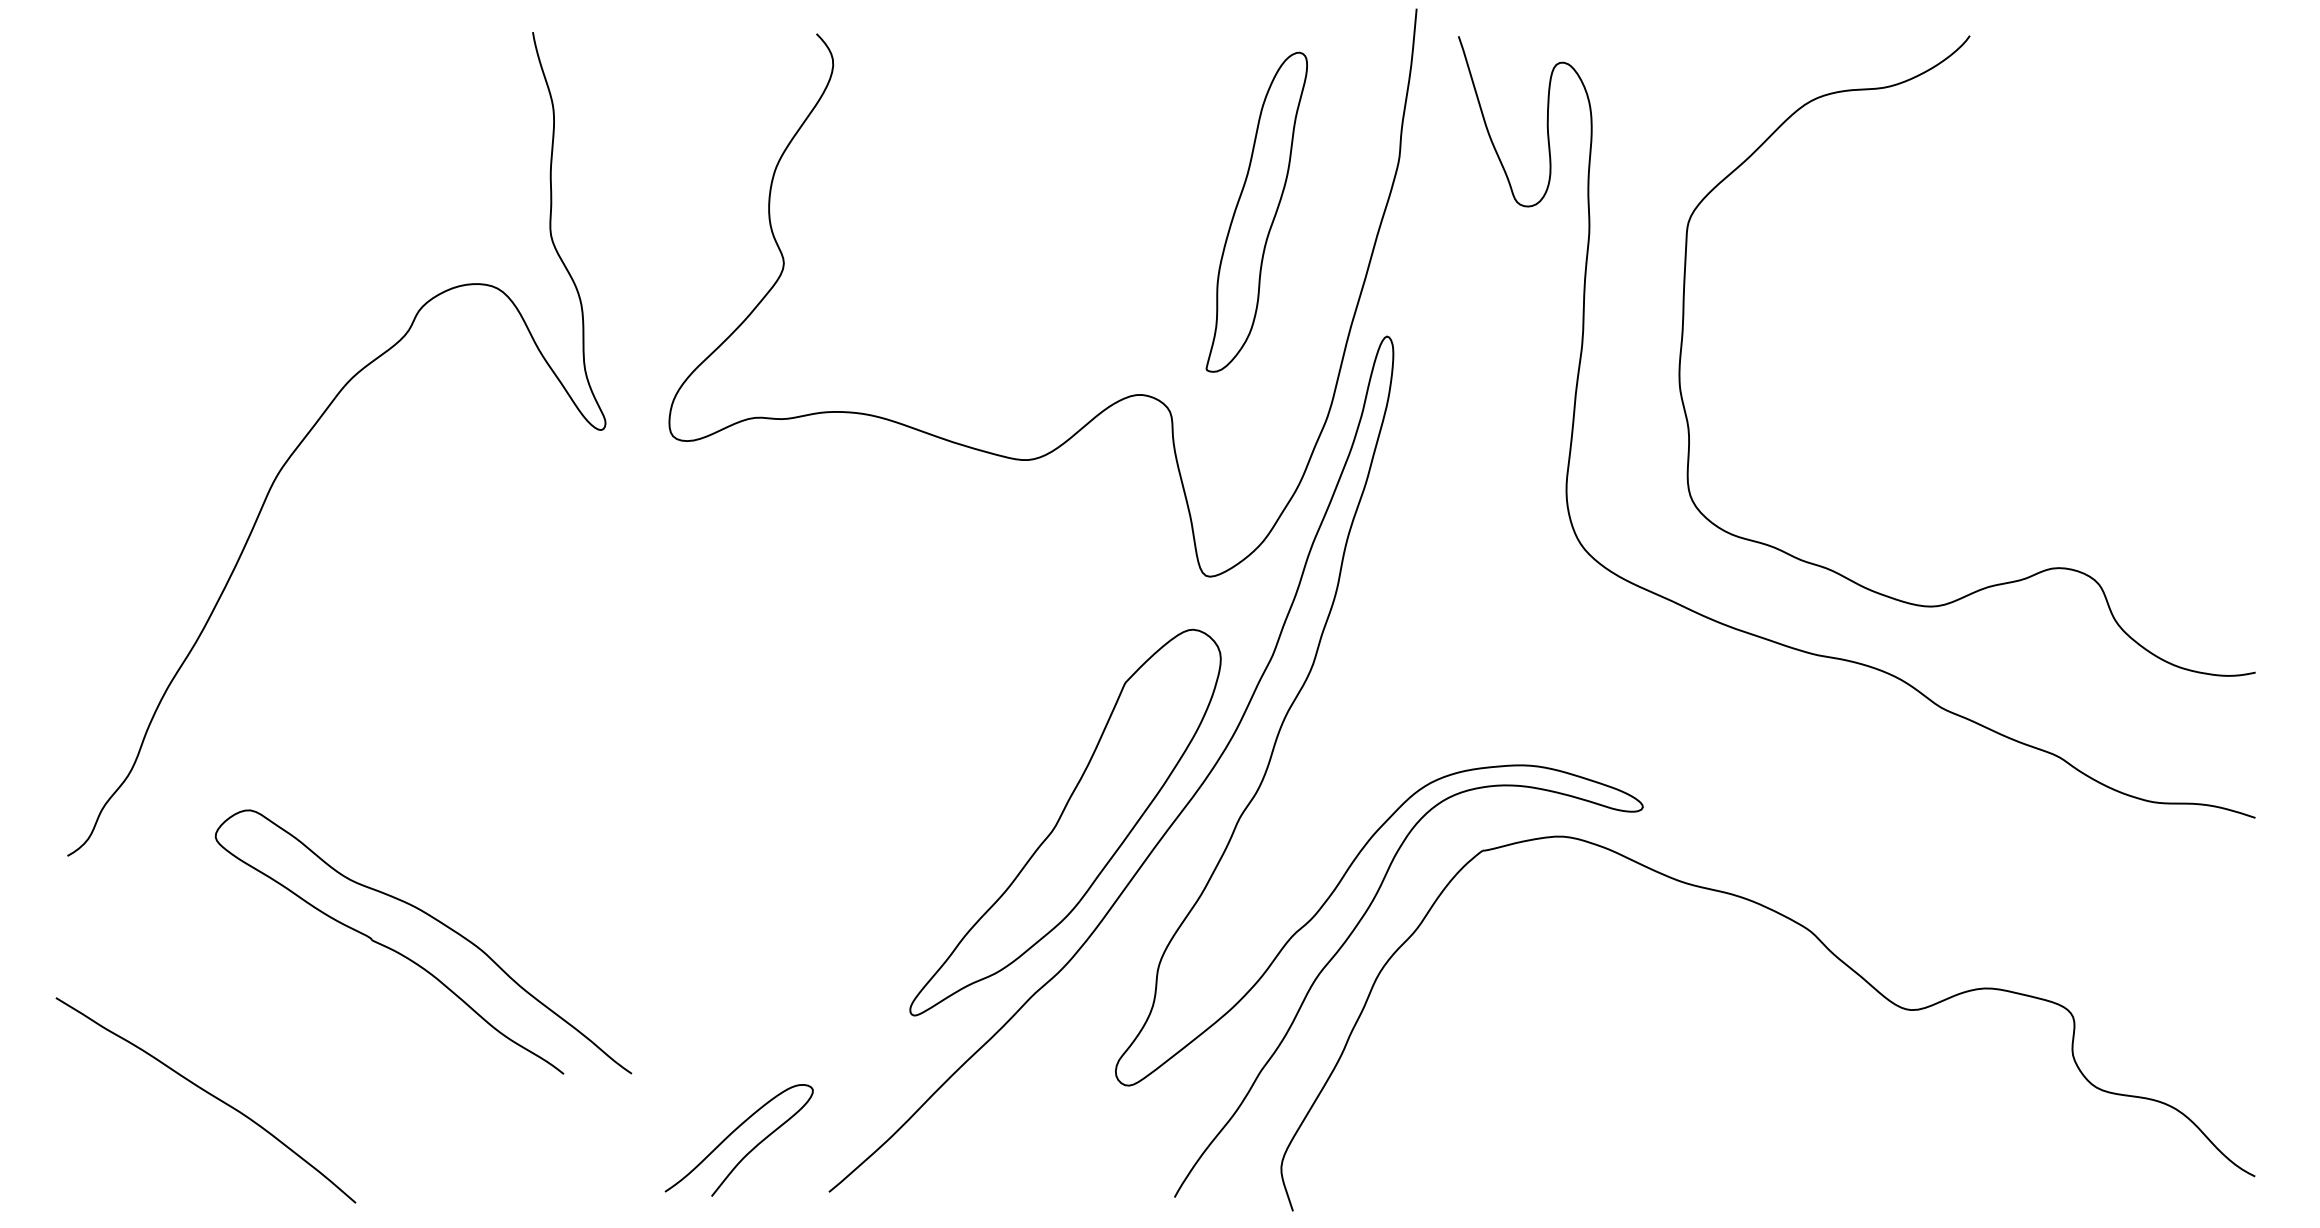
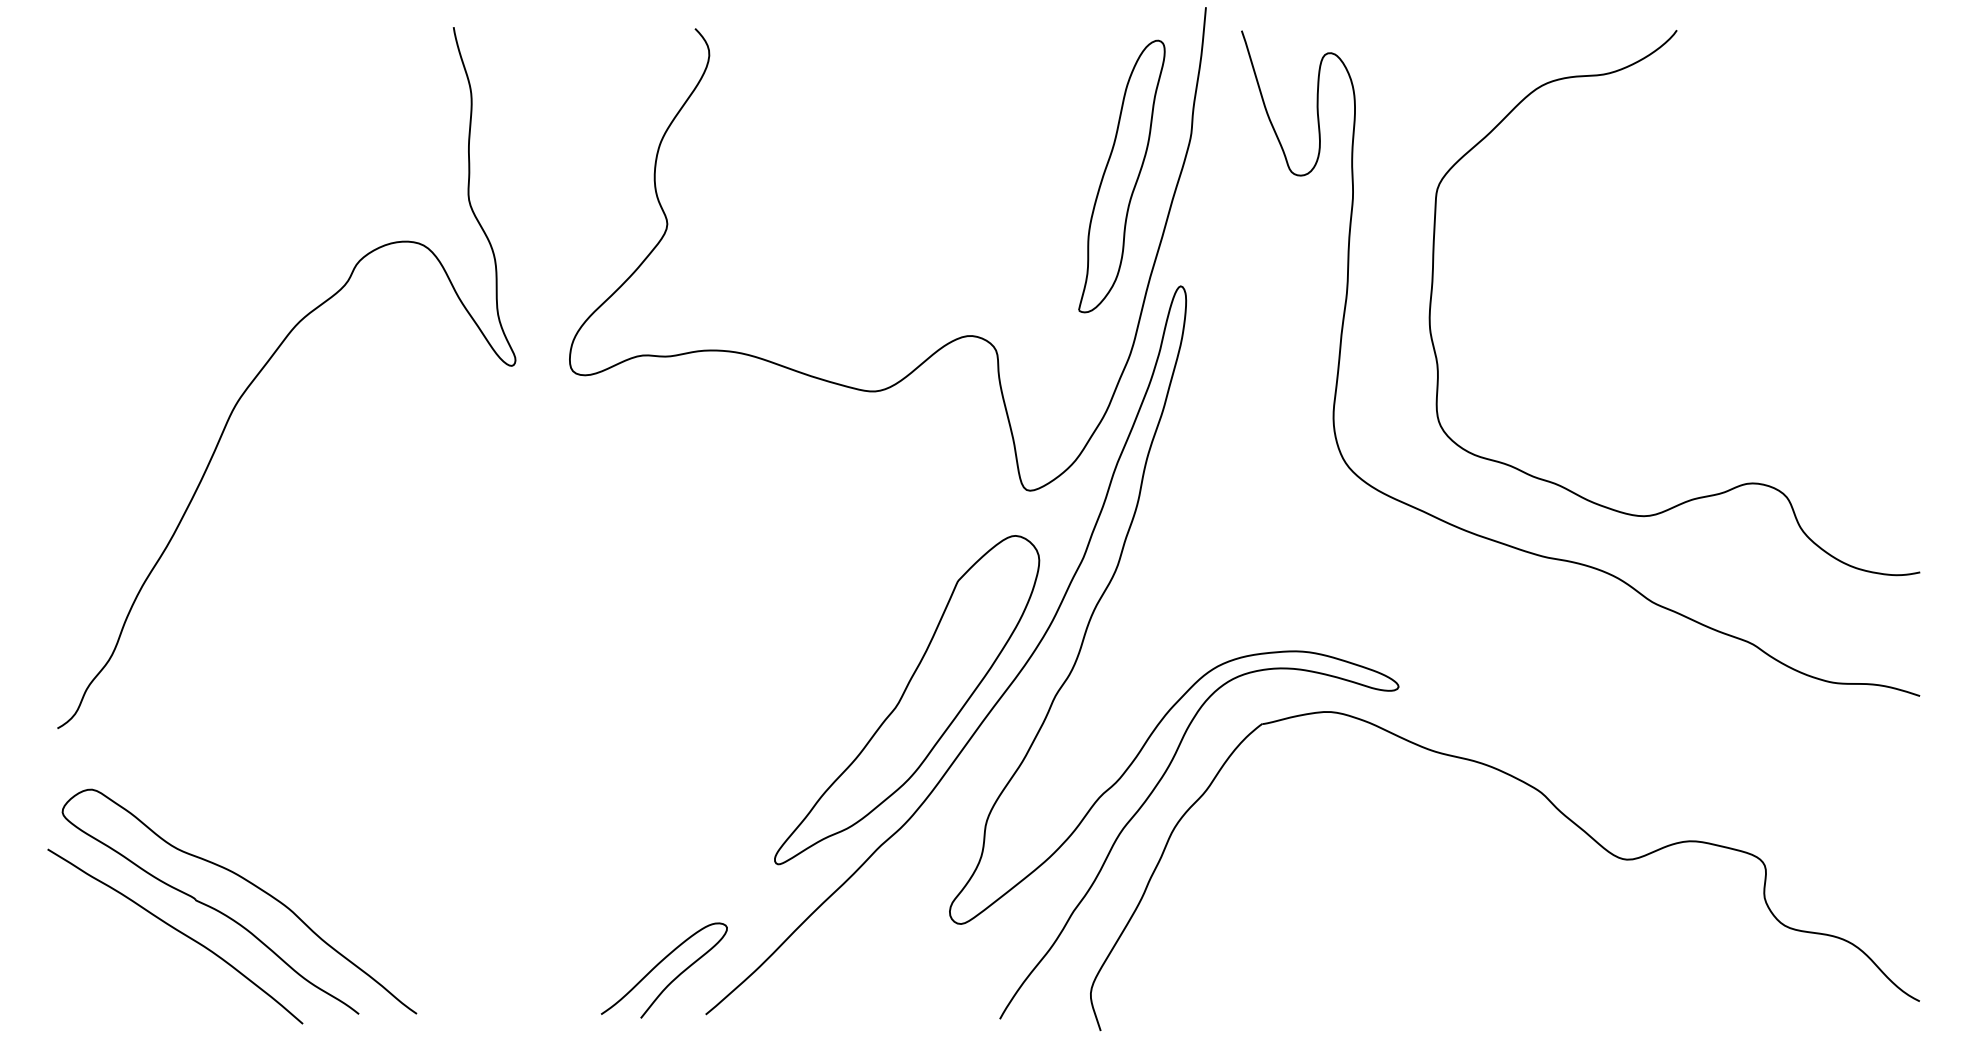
part: (1256, 212) -> (1121, 176), moved
part: (414, 960) -> (231, 917), moved
curve: (732, 1134) -> (658, 965), moved

